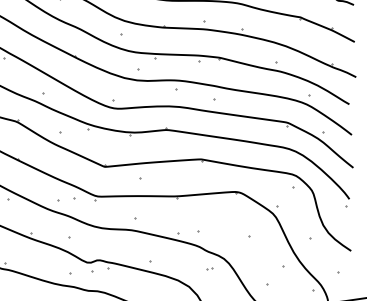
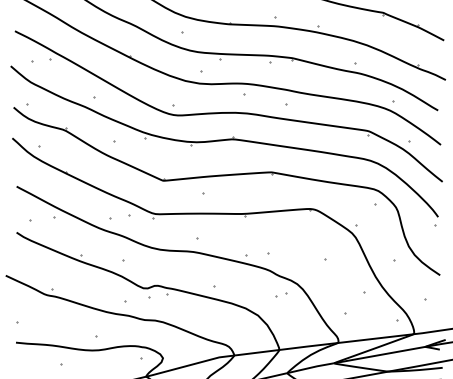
part: (209, 268) -> (281, 295), size x1.6

